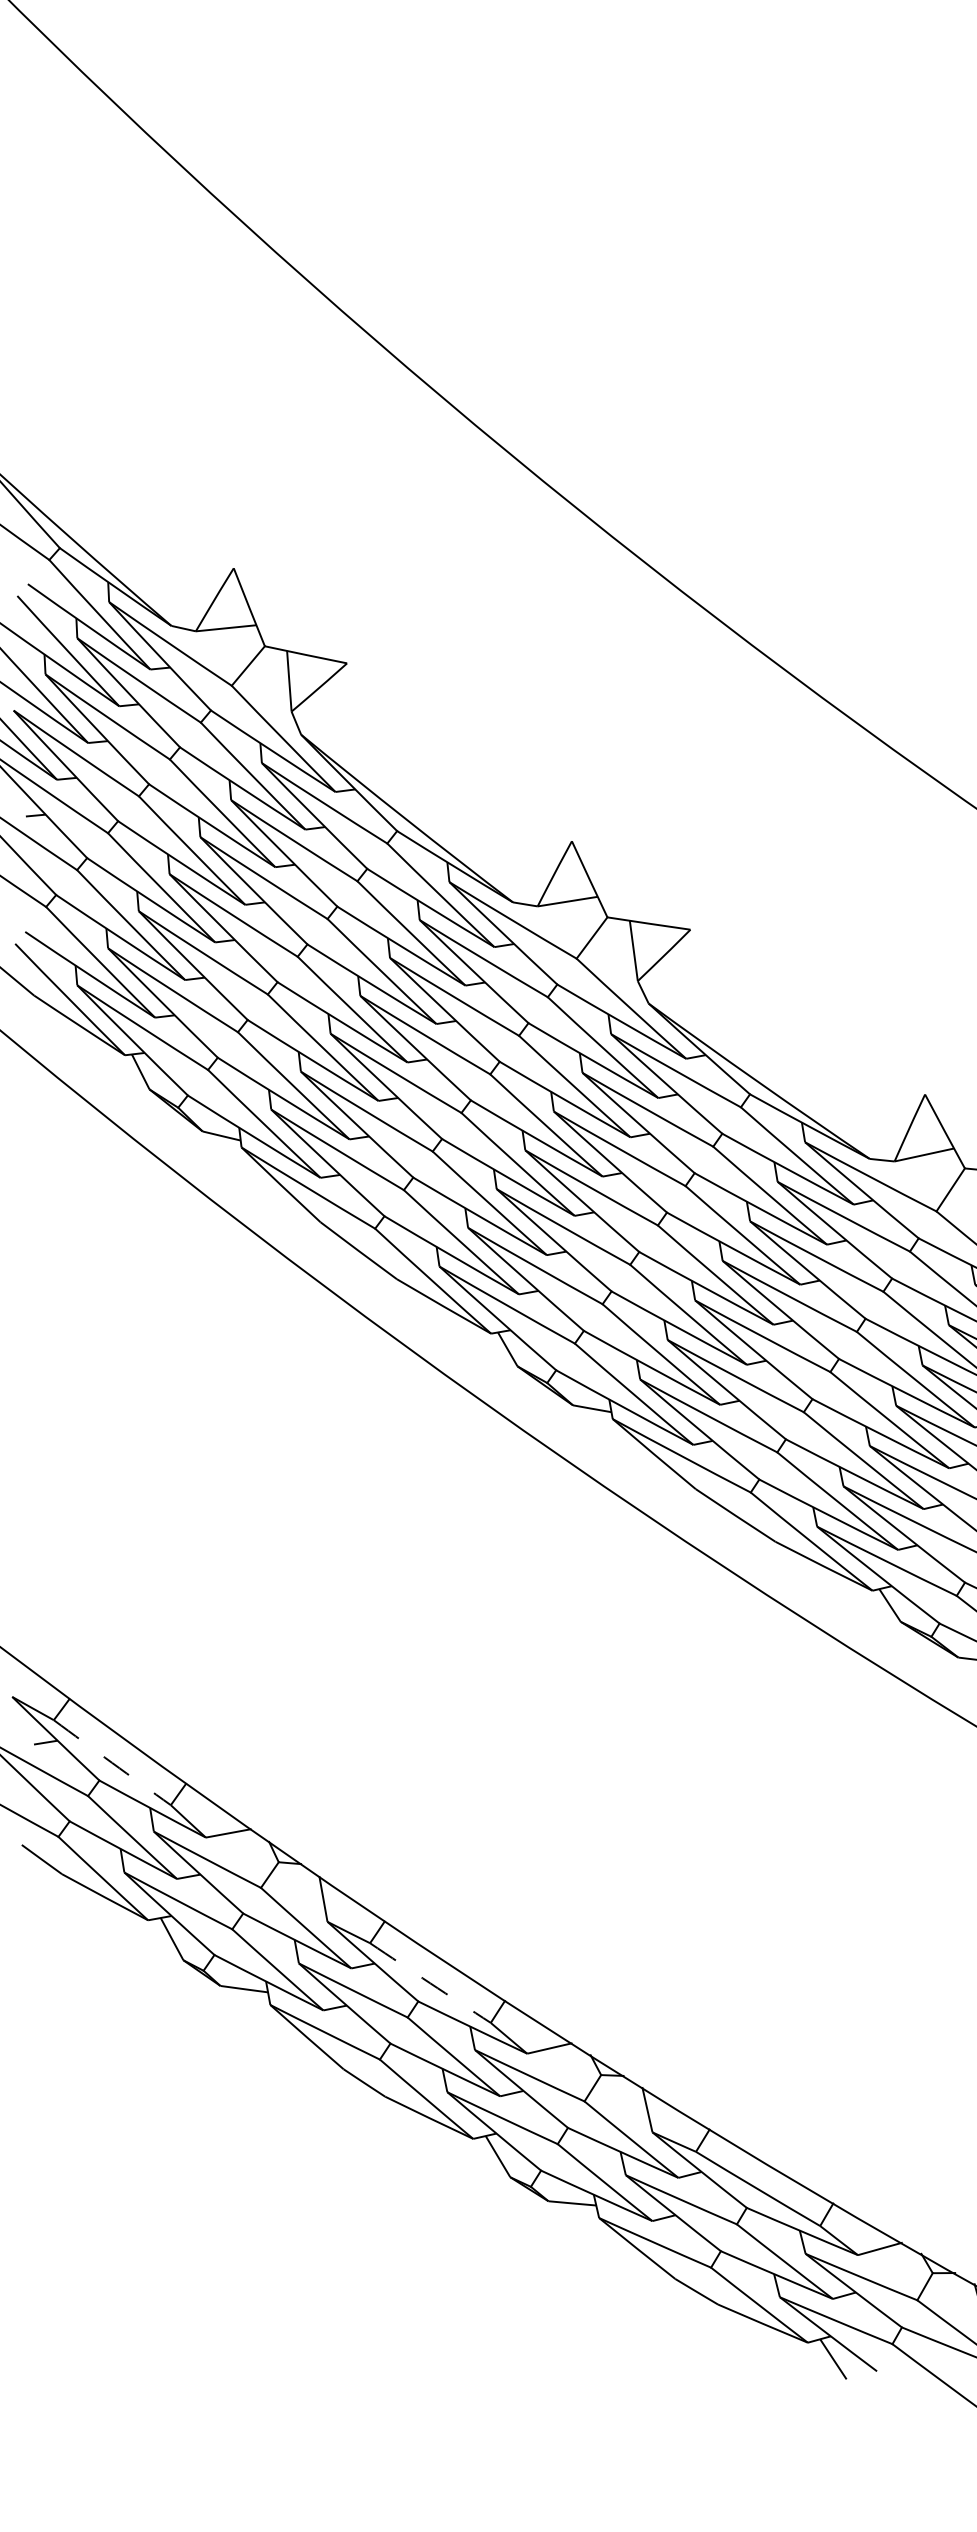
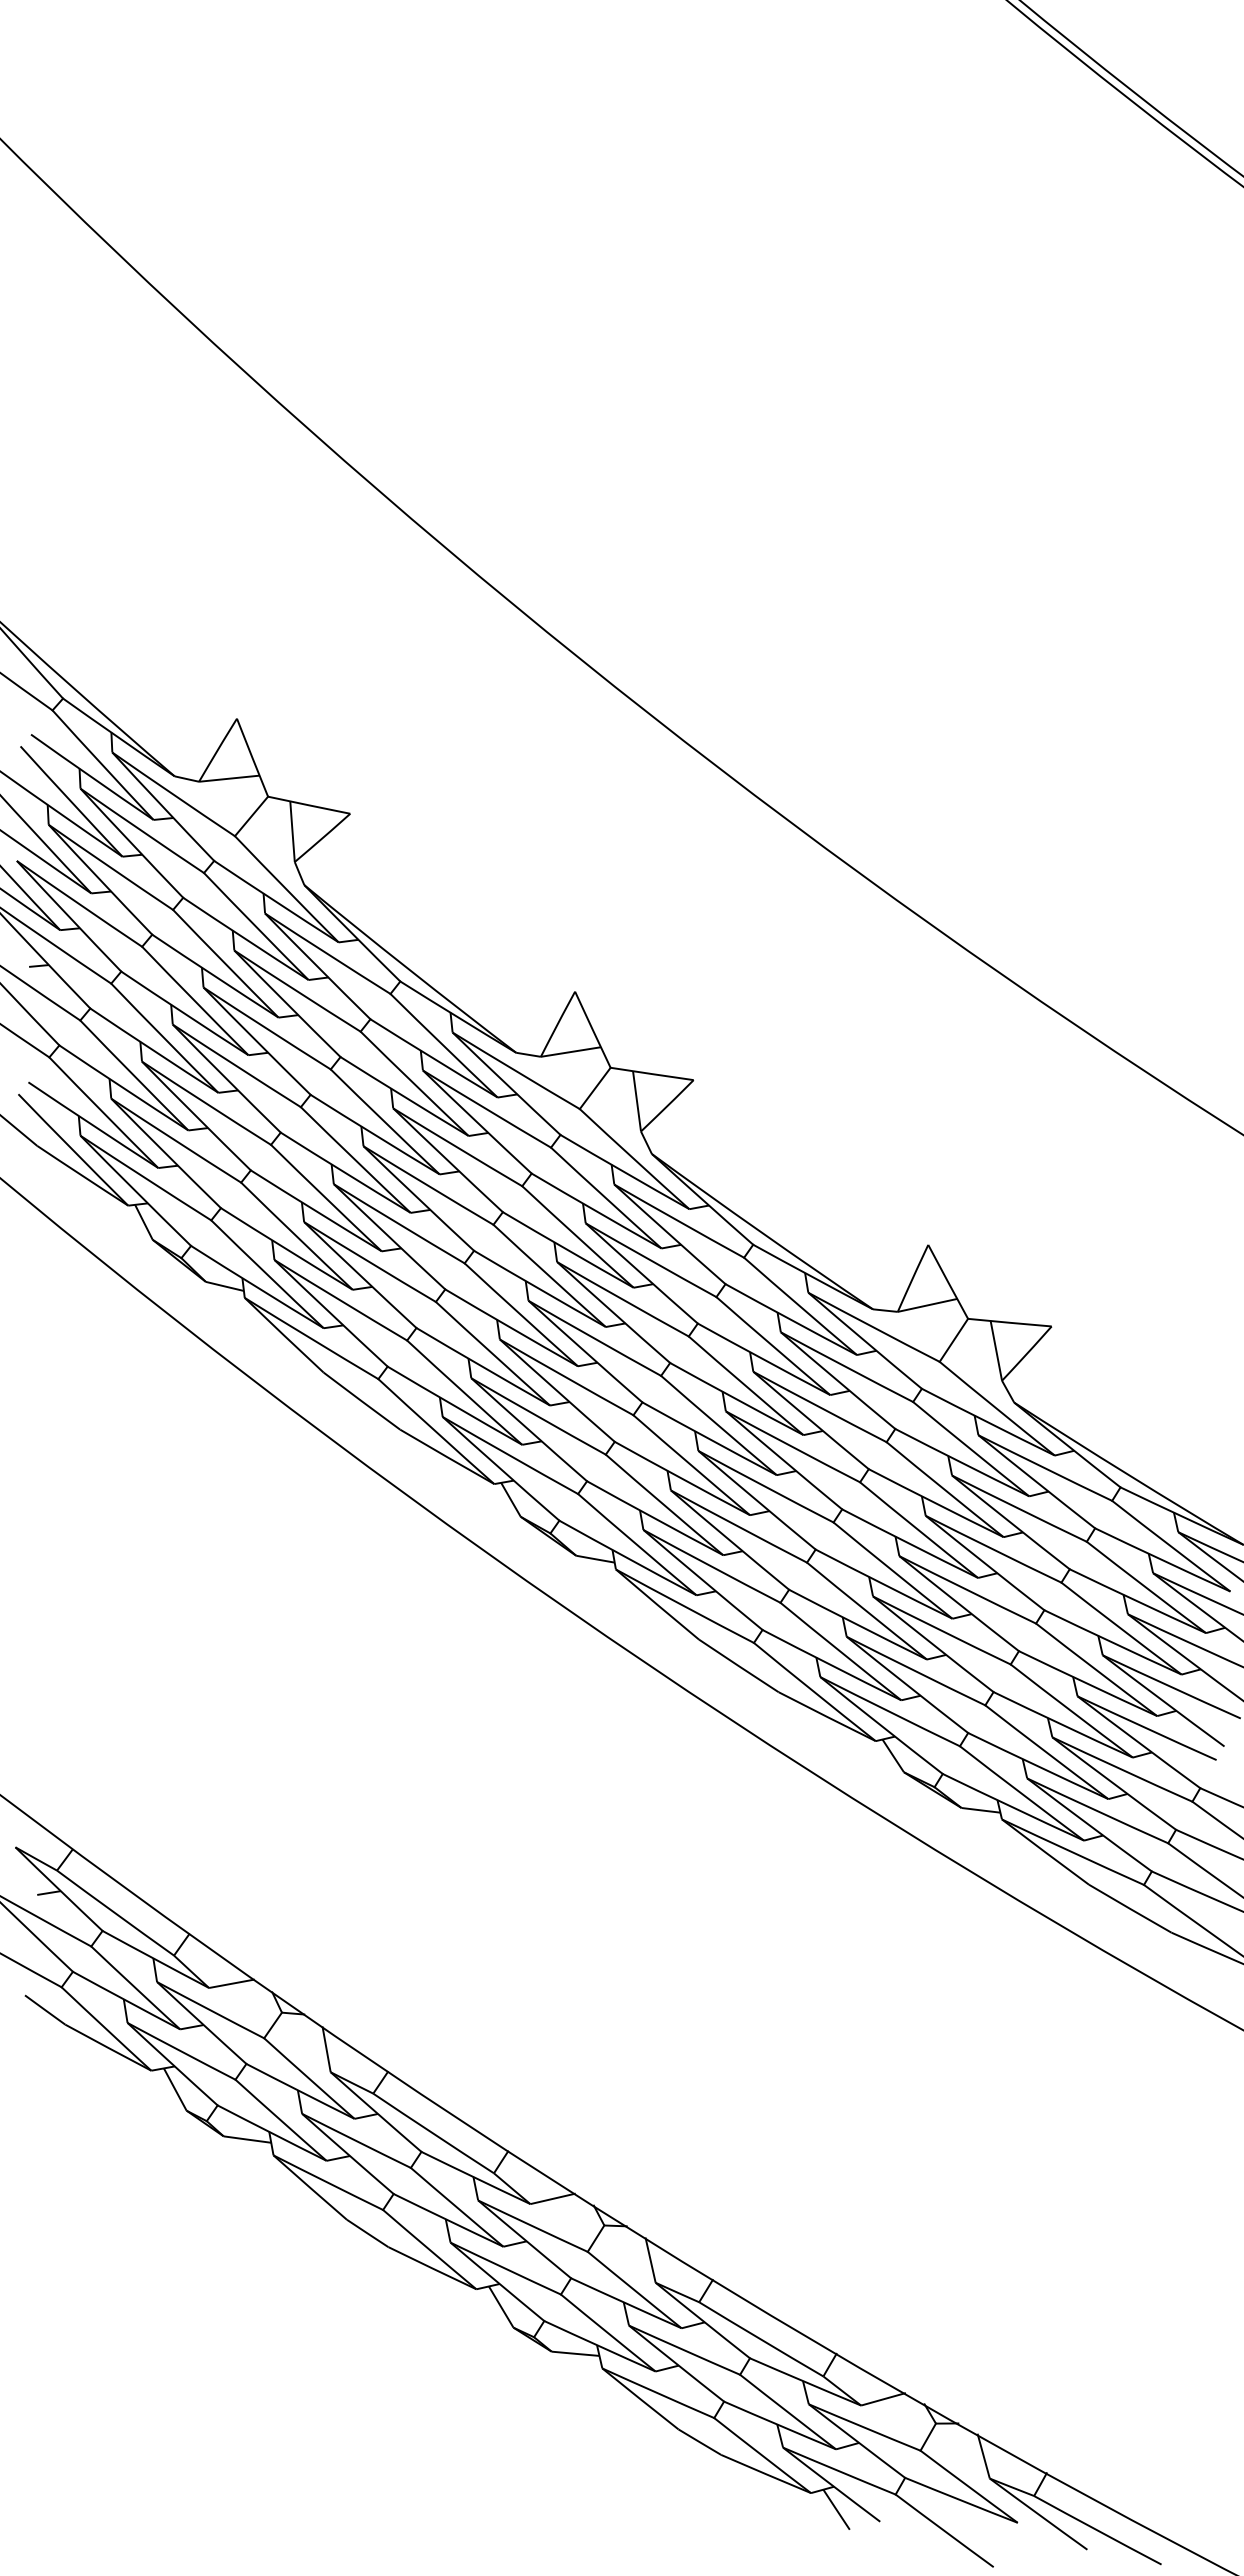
arc: (112, 1763) -> (115, 1913), dashed -> solid
arc: (430, 1983) -> (433, 2133), dashed -> solid

